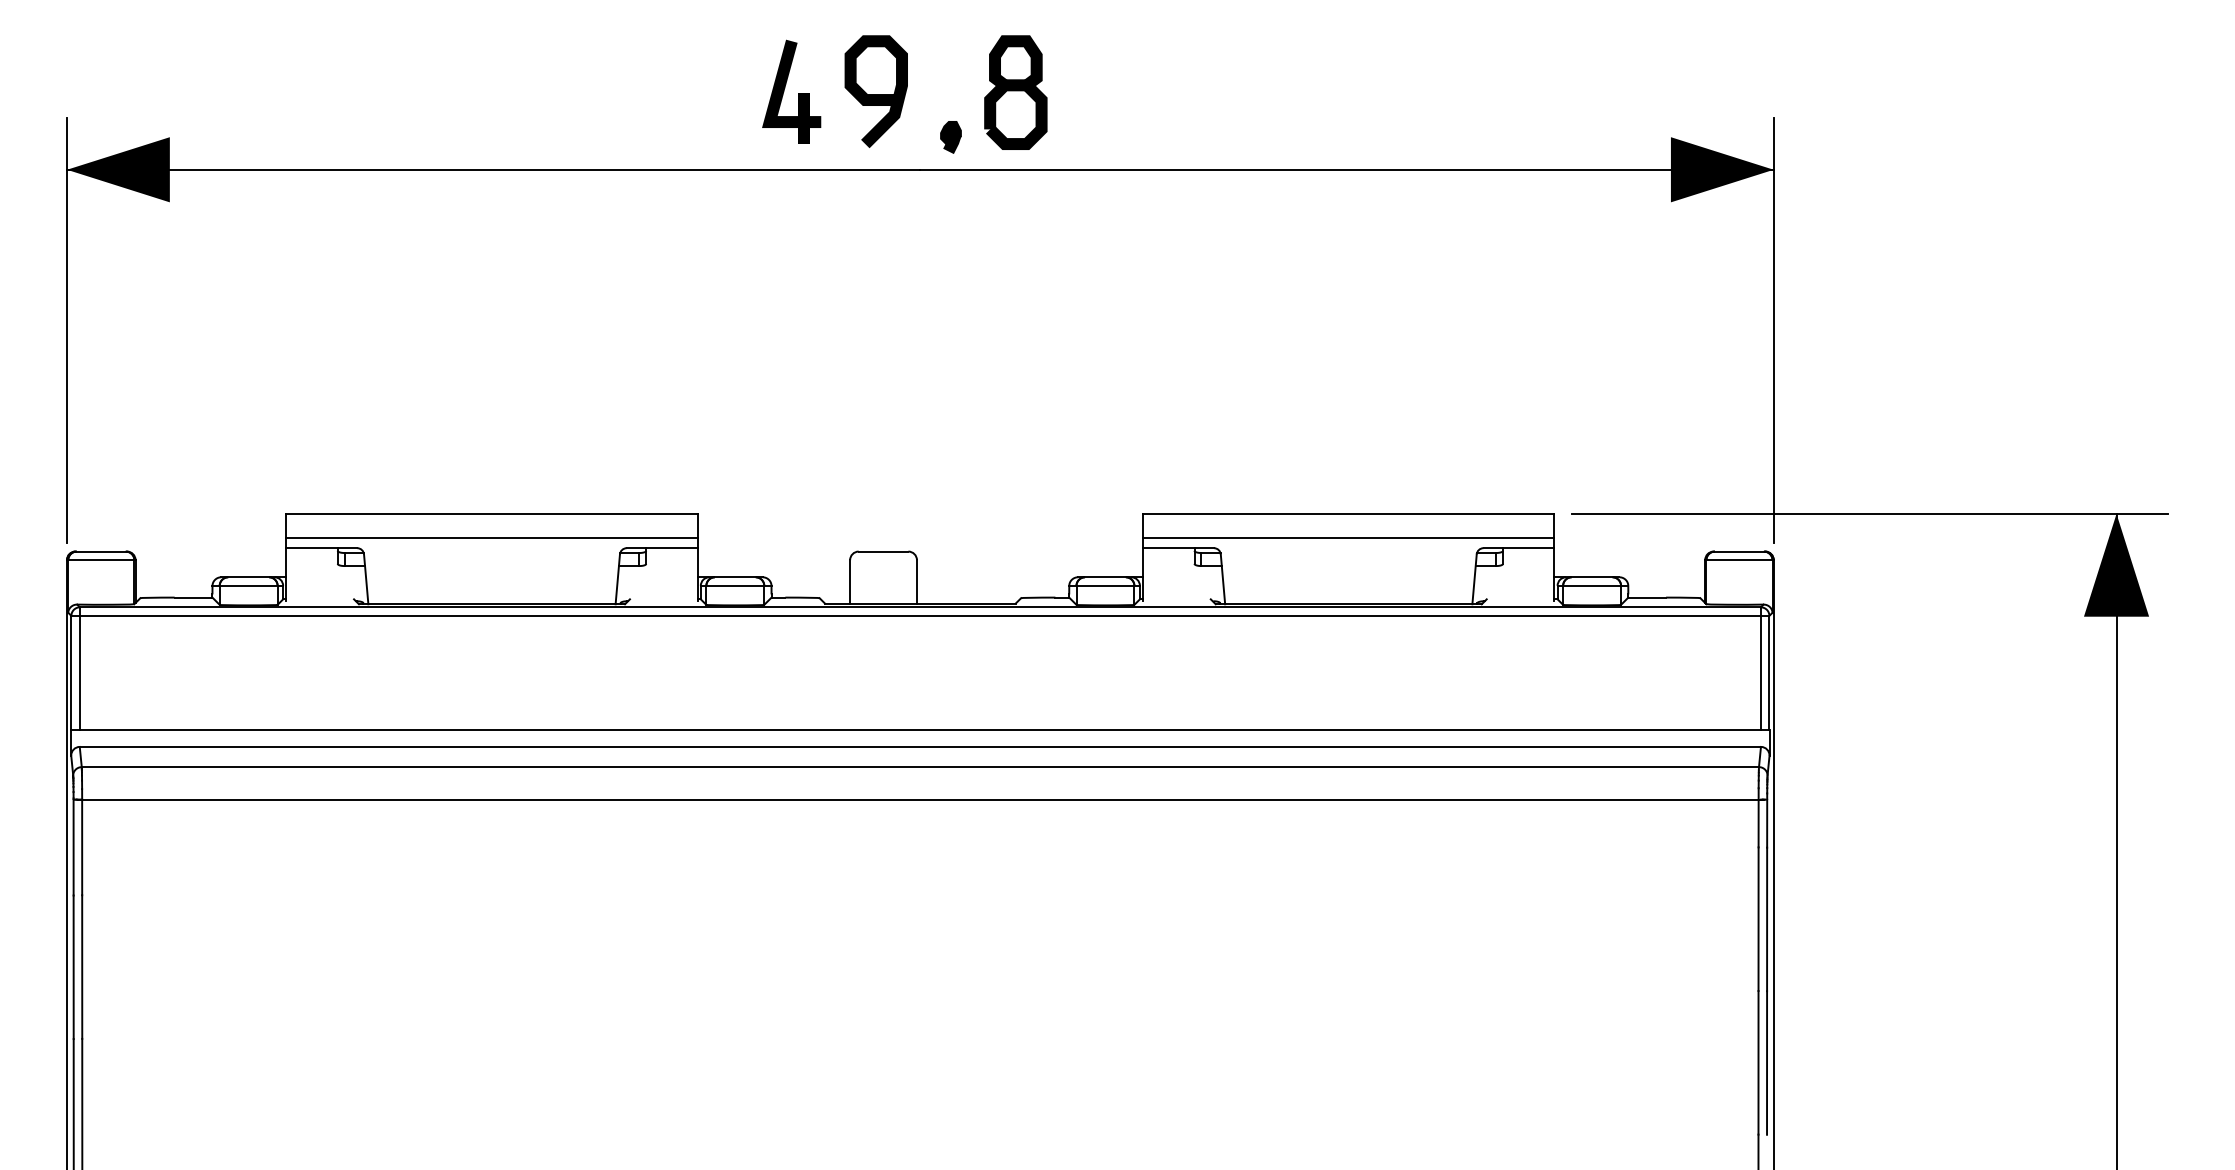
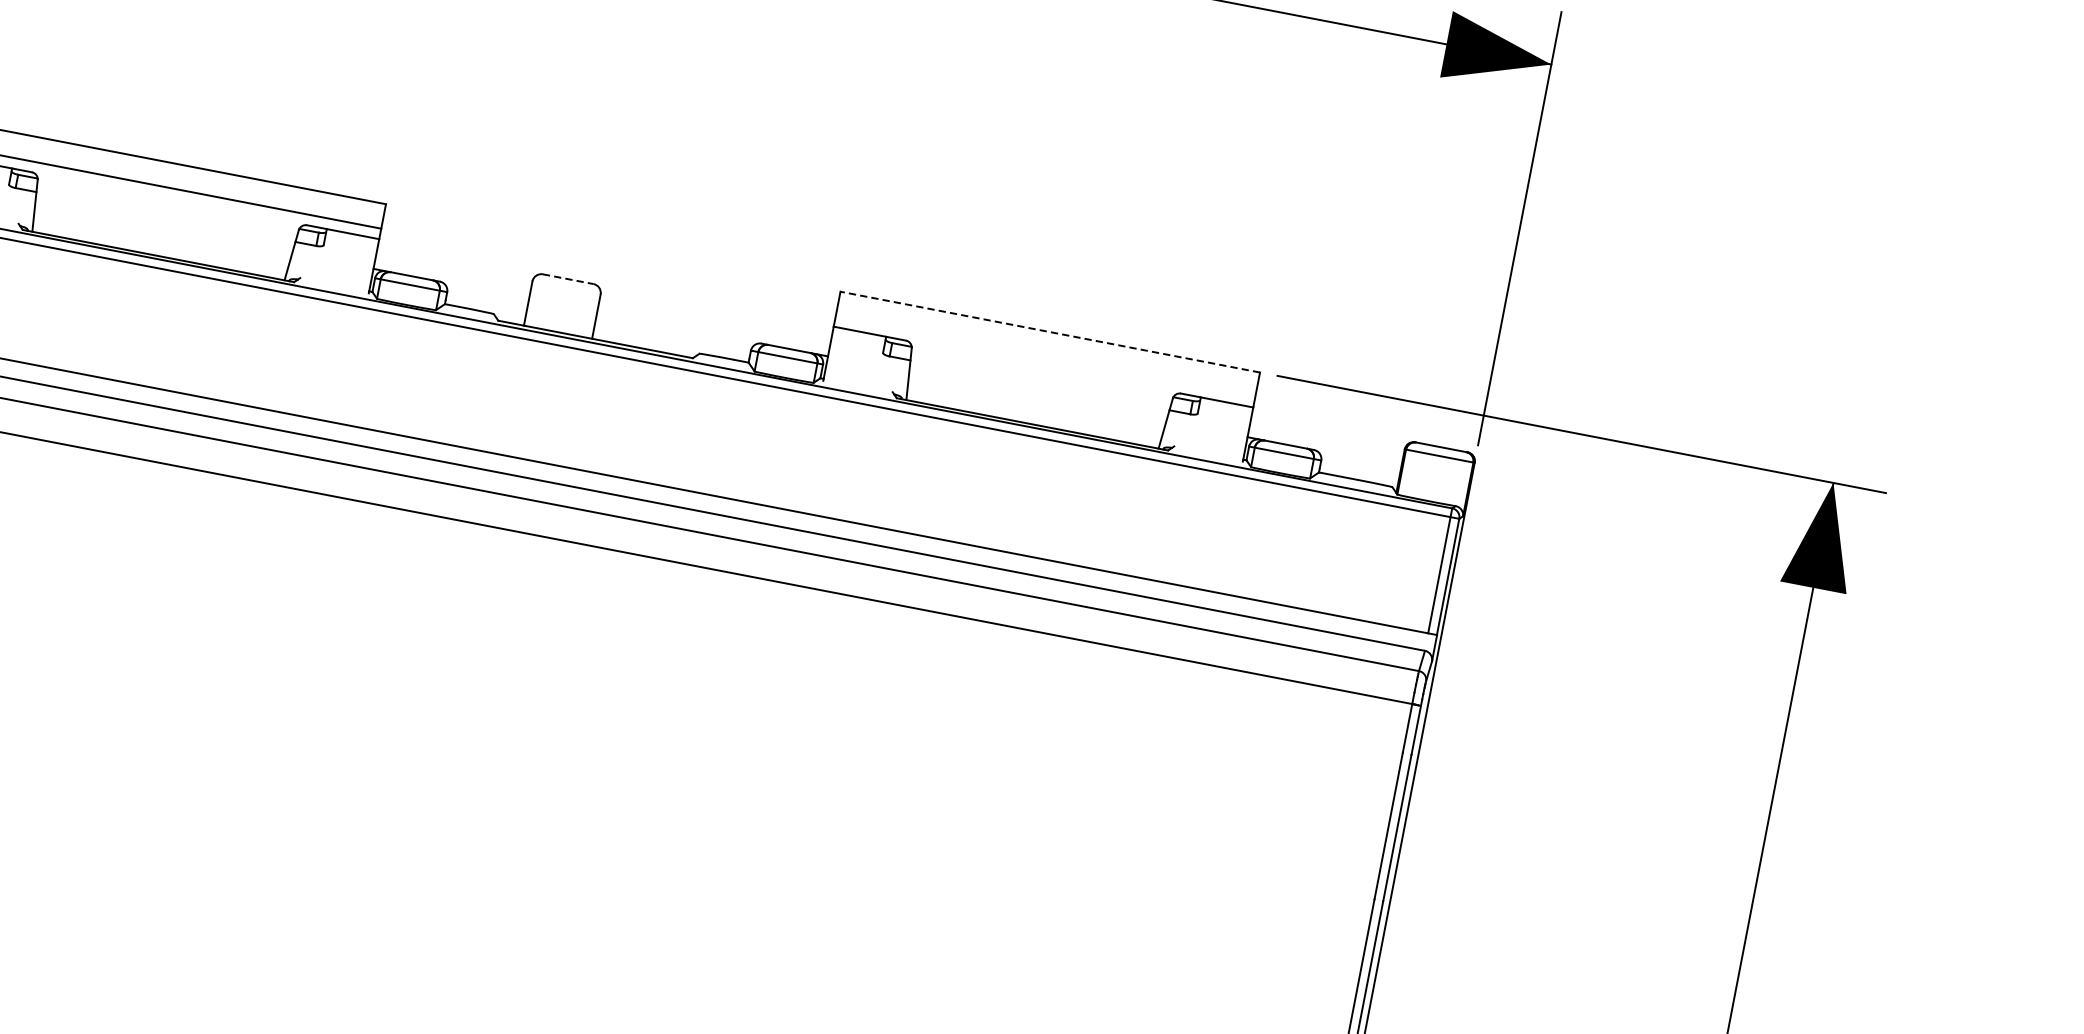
line: (1348, 513) -> (1050, 331), solid -> dashed
line: (1348, 537) -> (1045, 356), removed
line: (883, 551) -> (568, 279), solid -> dashed

